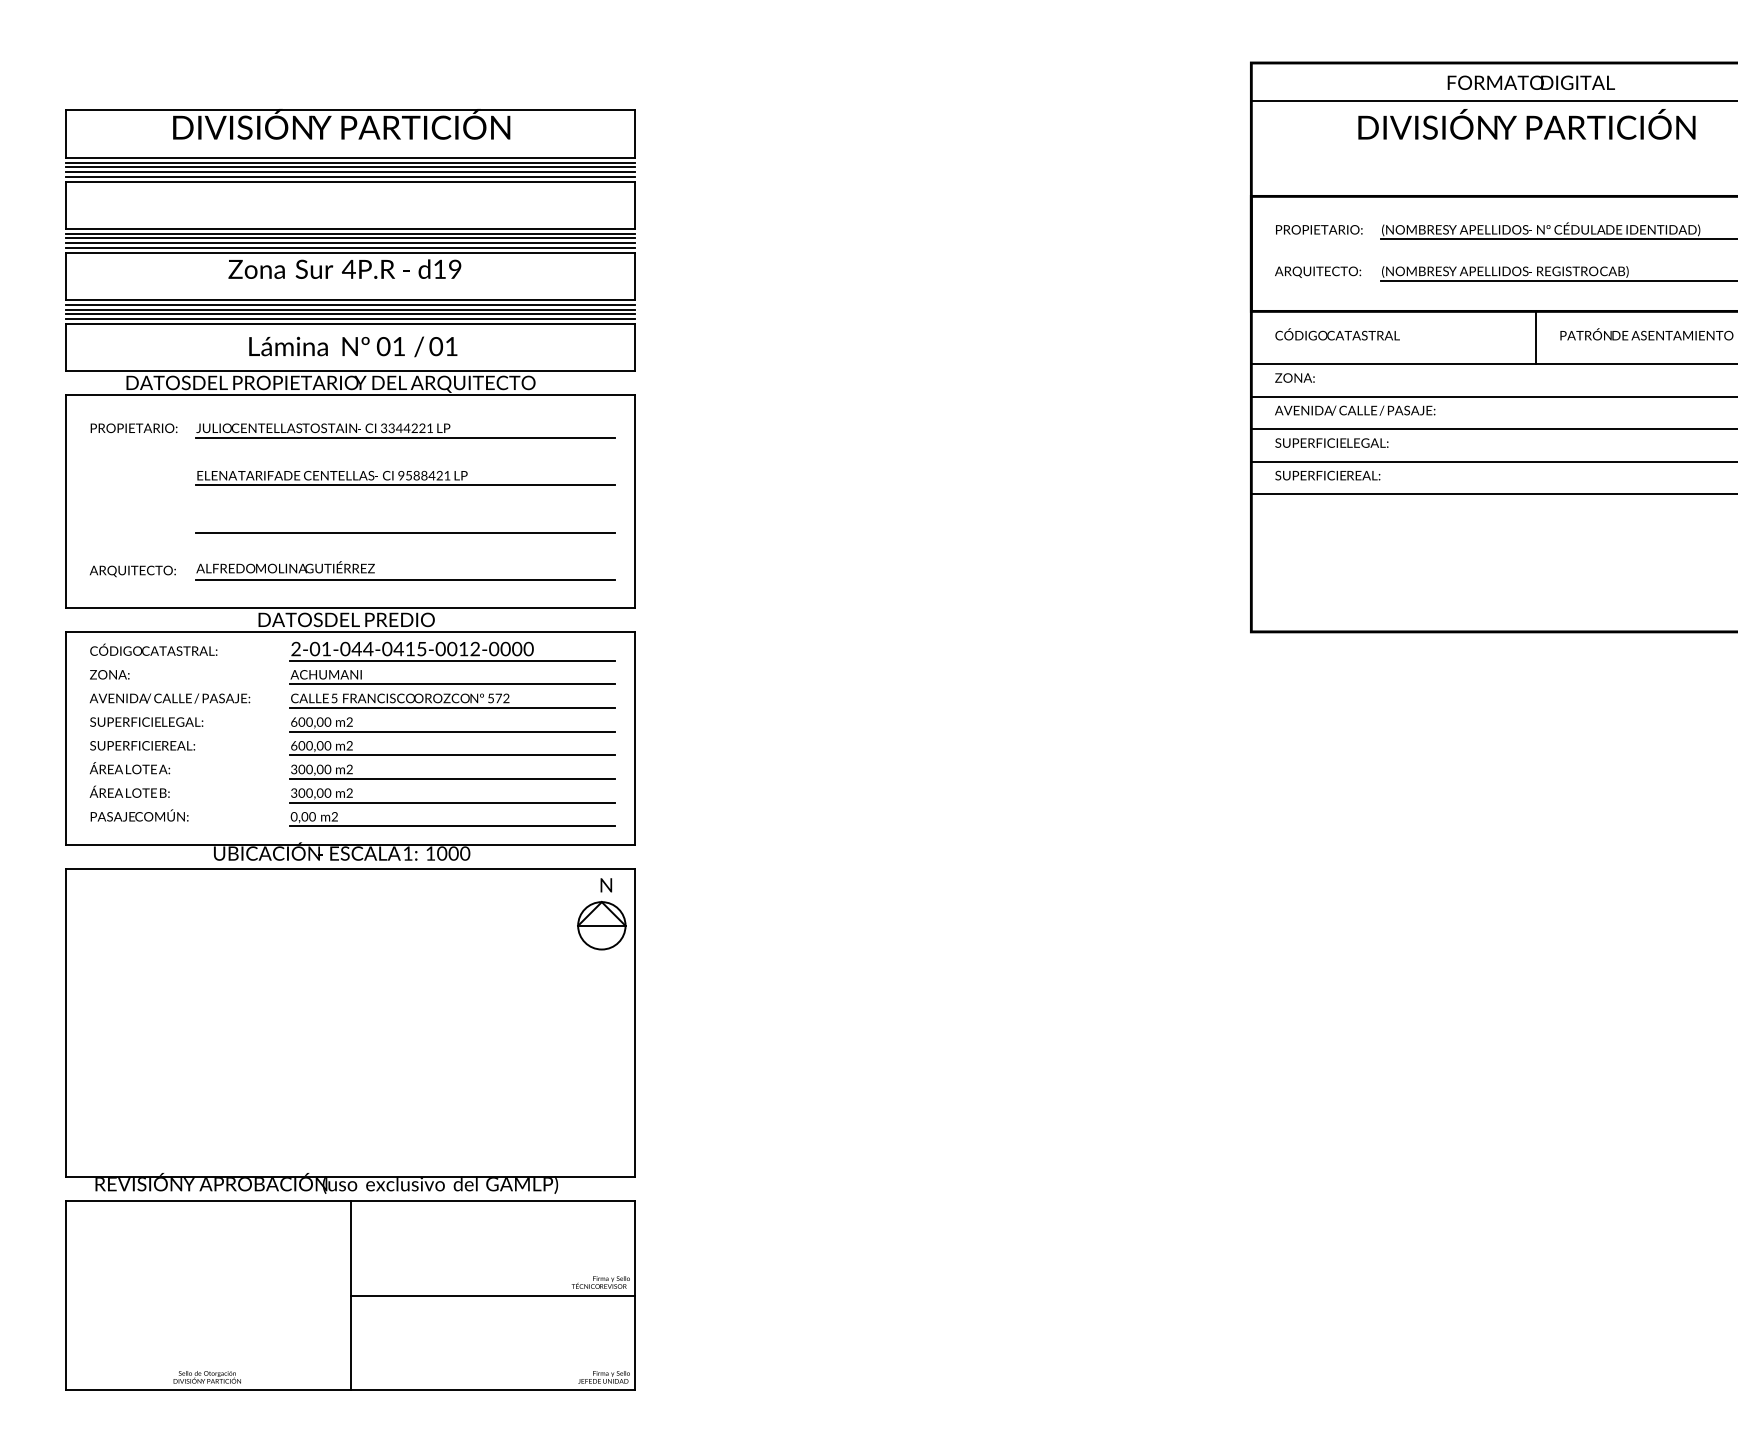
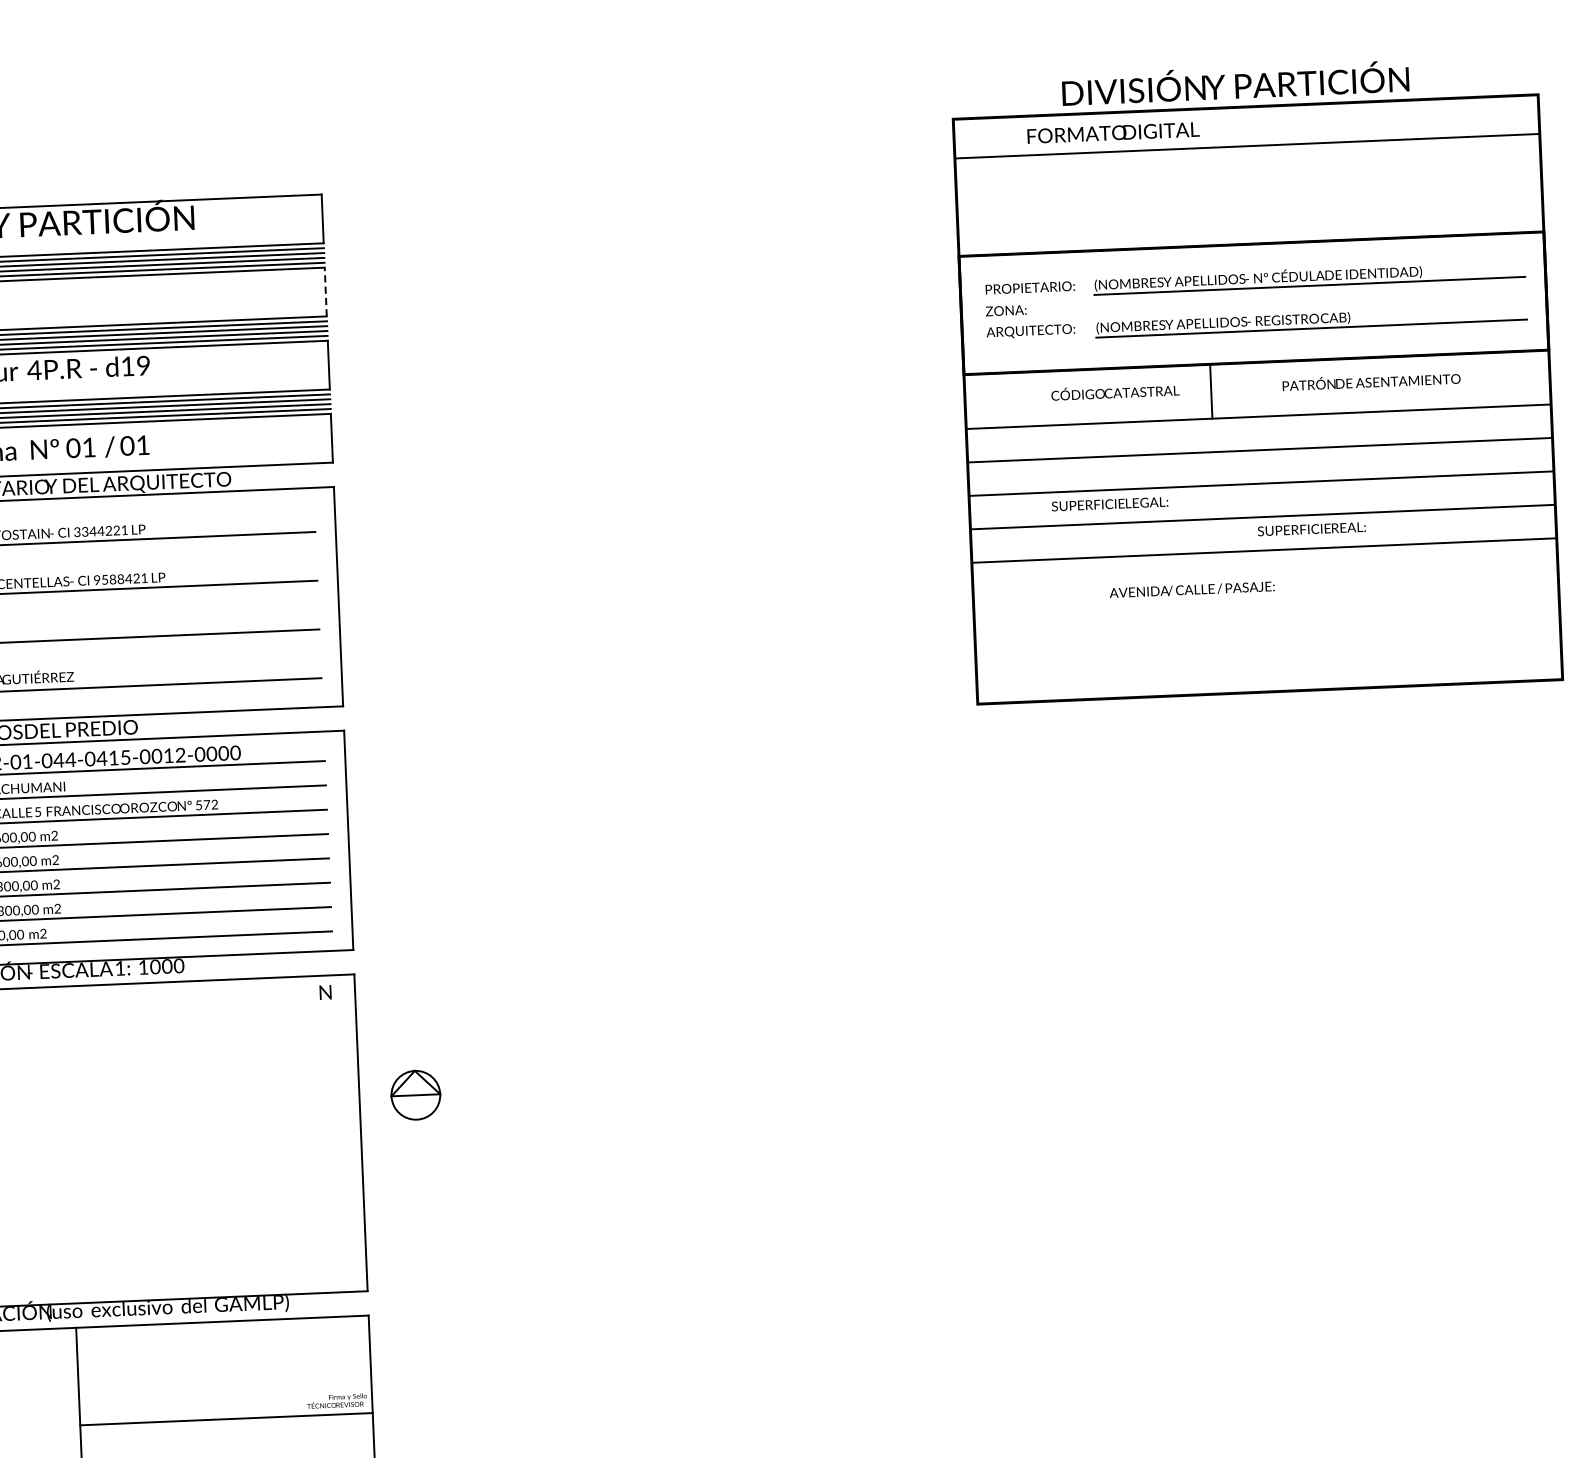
text: (1530, 82) -> (1112, 132), moved
text: (1526, 124) -> (1235, 83), moved
line: (635, 205) -> (326, 292), solid -> dashed
text: (1337, 334) -> (1115, 392), moved
line: (1535, 337) -> (1210, 391), moved
text: (1294, 377) -> (1005, 310), moved
text: (1355, 410) -> (1192, 589), moved
text: (1331, 442) -> (1109, 503), moved
text: (1327, 475) -> (1311, 529), moved
part: (601, 925) -> (415, 1094), moved

